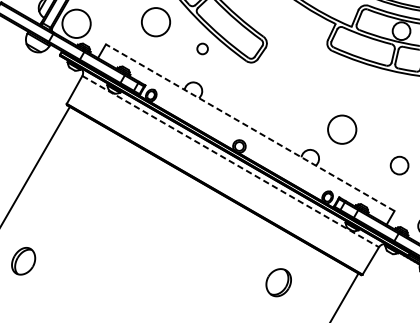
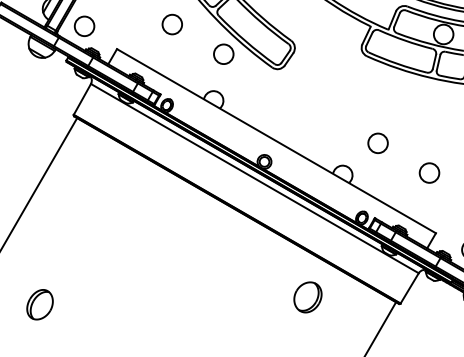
circle: (156, 22) -> (172, 24), size x0.62
circle: (76, 23) -> (84, 26), size x0.62
circle: (202, 48) -> (223, 53), size x1.67
line: (250, 127) -> (276, 140), dashed -> solid
circle: (341, 129) -> (377, 143), size x0.62
line: (231, 161) -> (255, 178), dashed -> solid
circle: (399, 165) -> (429, 172), moved
part: (23, 261) -> (39, 304), moved
part: (278, 282) -> (307, 297), moved

